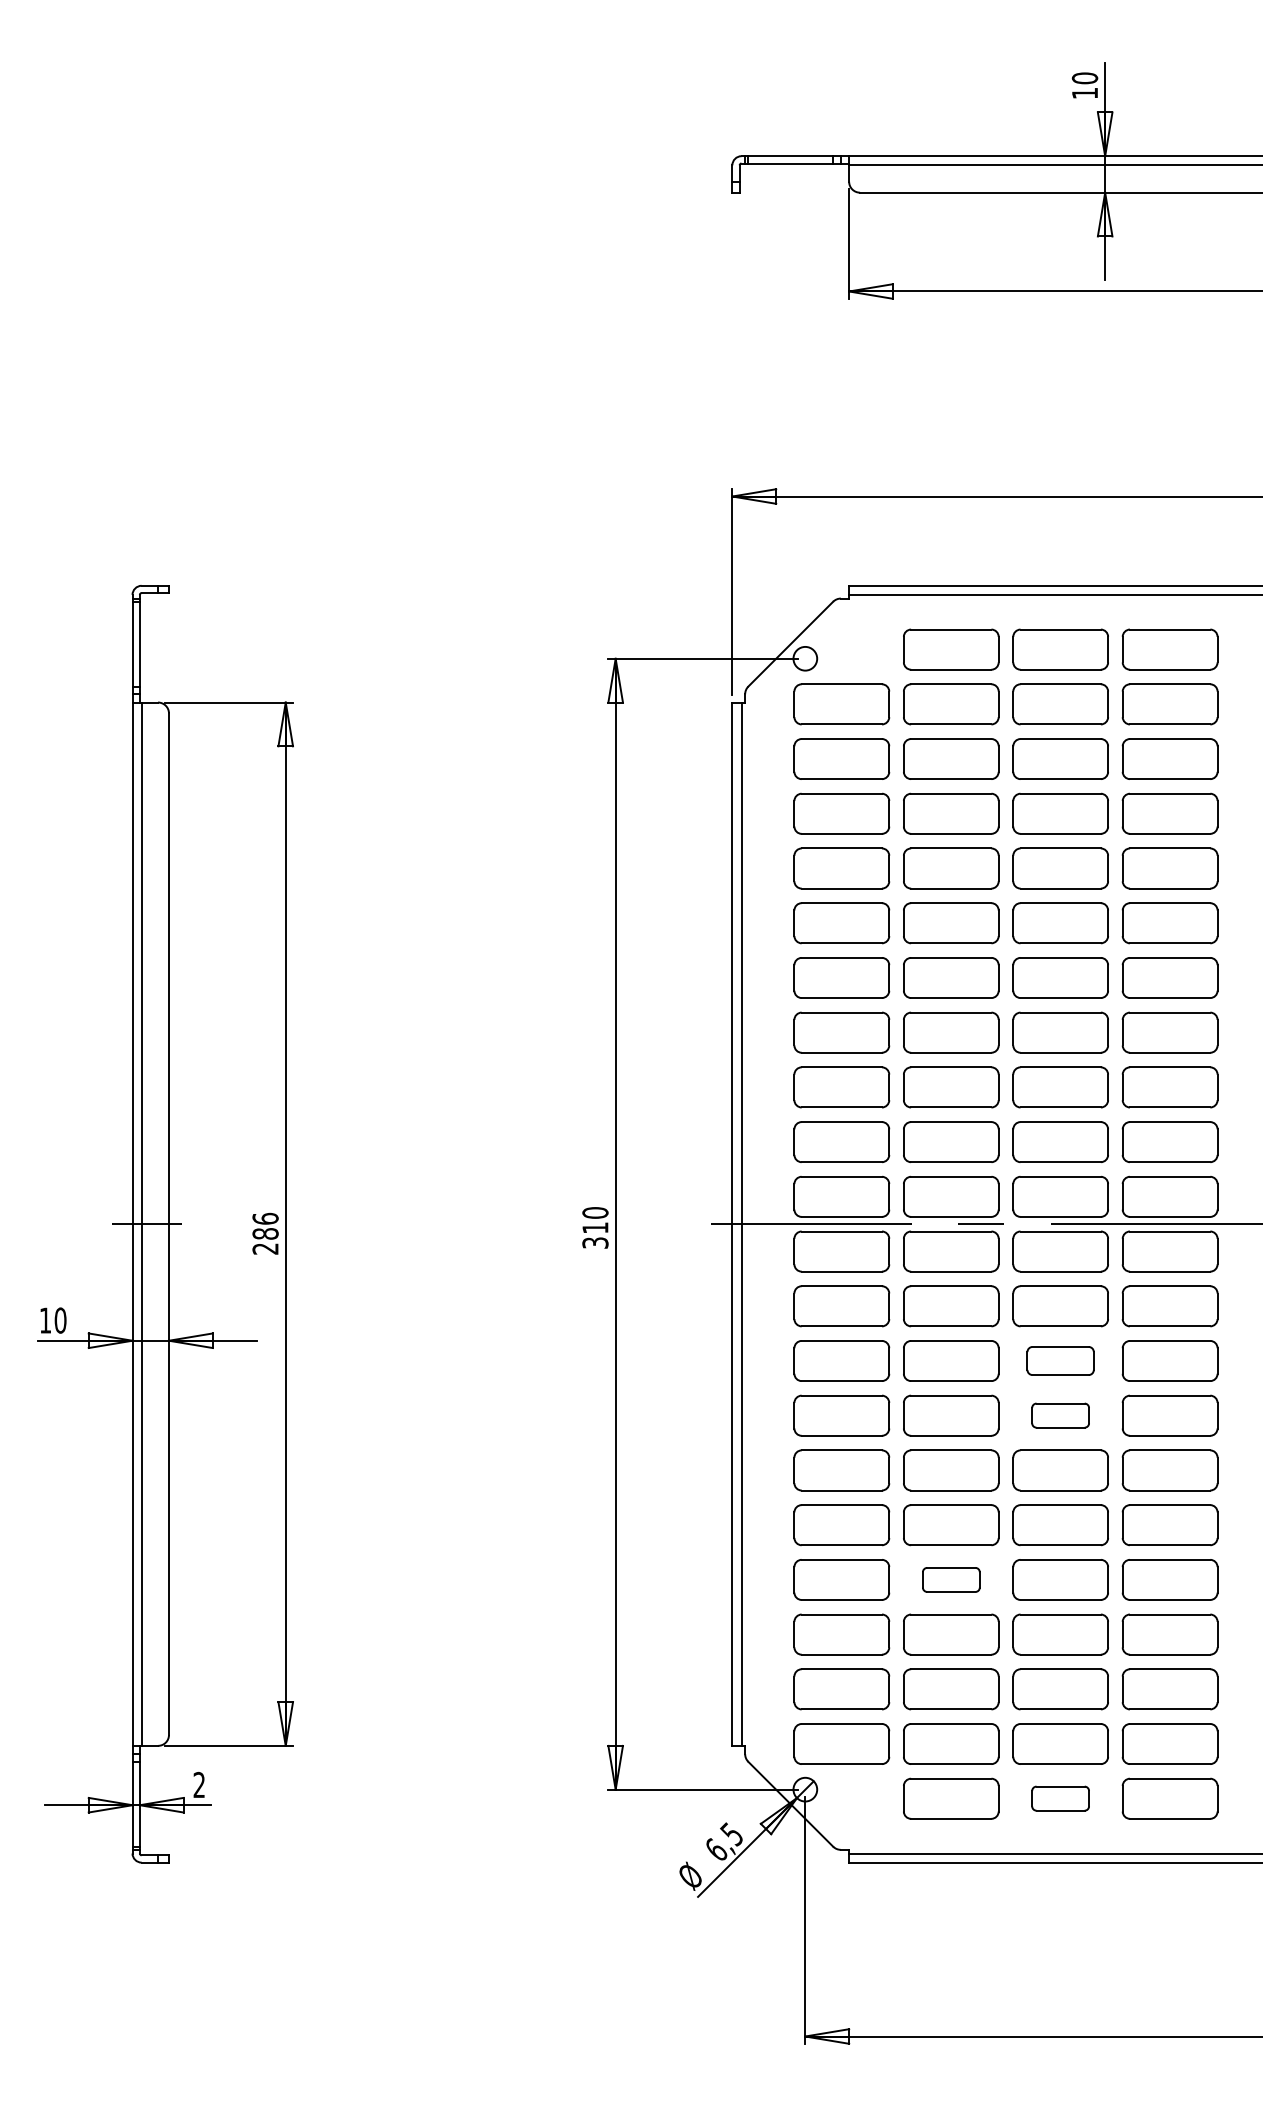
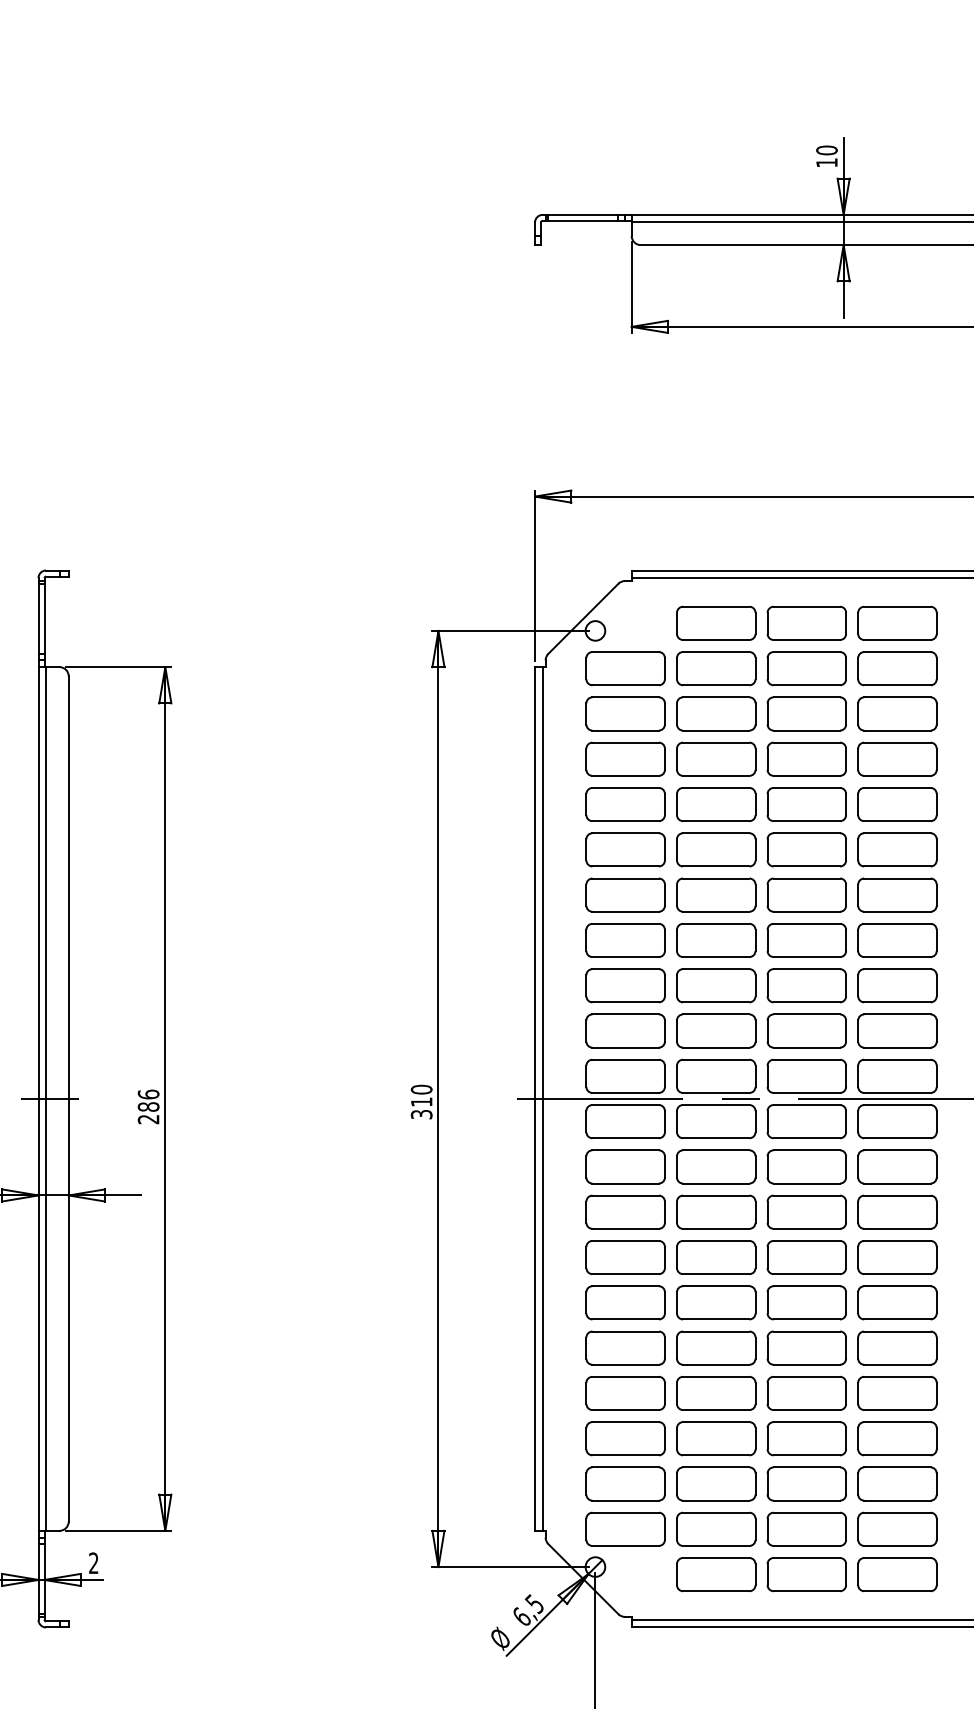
part: (1060, 1360) -> (806, 1211), size x1.43
part: (1060, 1415) -> (806, 1257), size x1.67
part: (951, 1579) -> (716, 1393), size x1.67
part: (1060, 1798) -> (806, 1574), size x1.67

